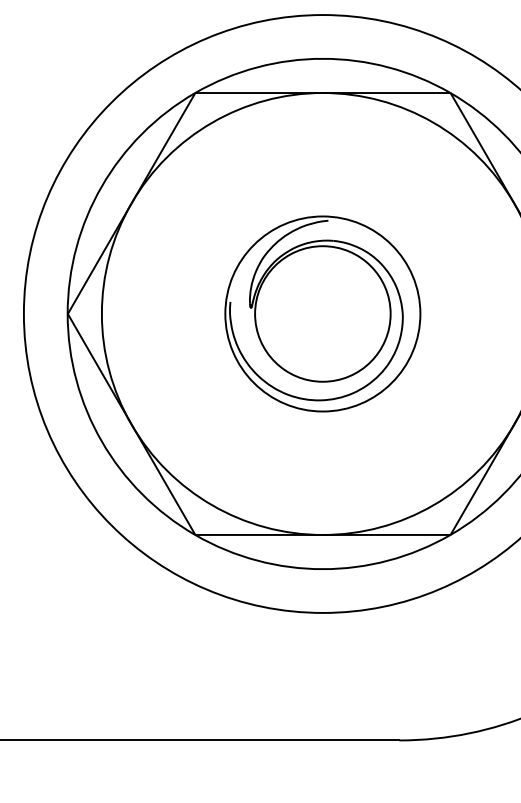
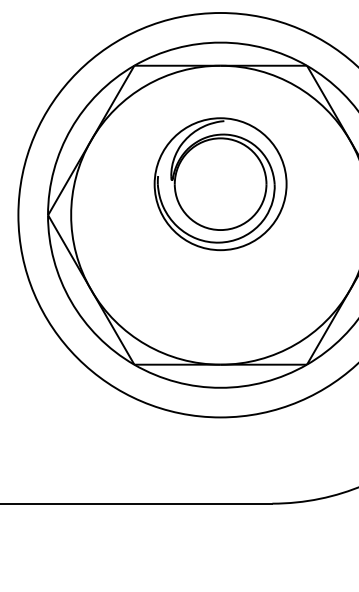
part: (322, 314) -> (220, 184), moved

